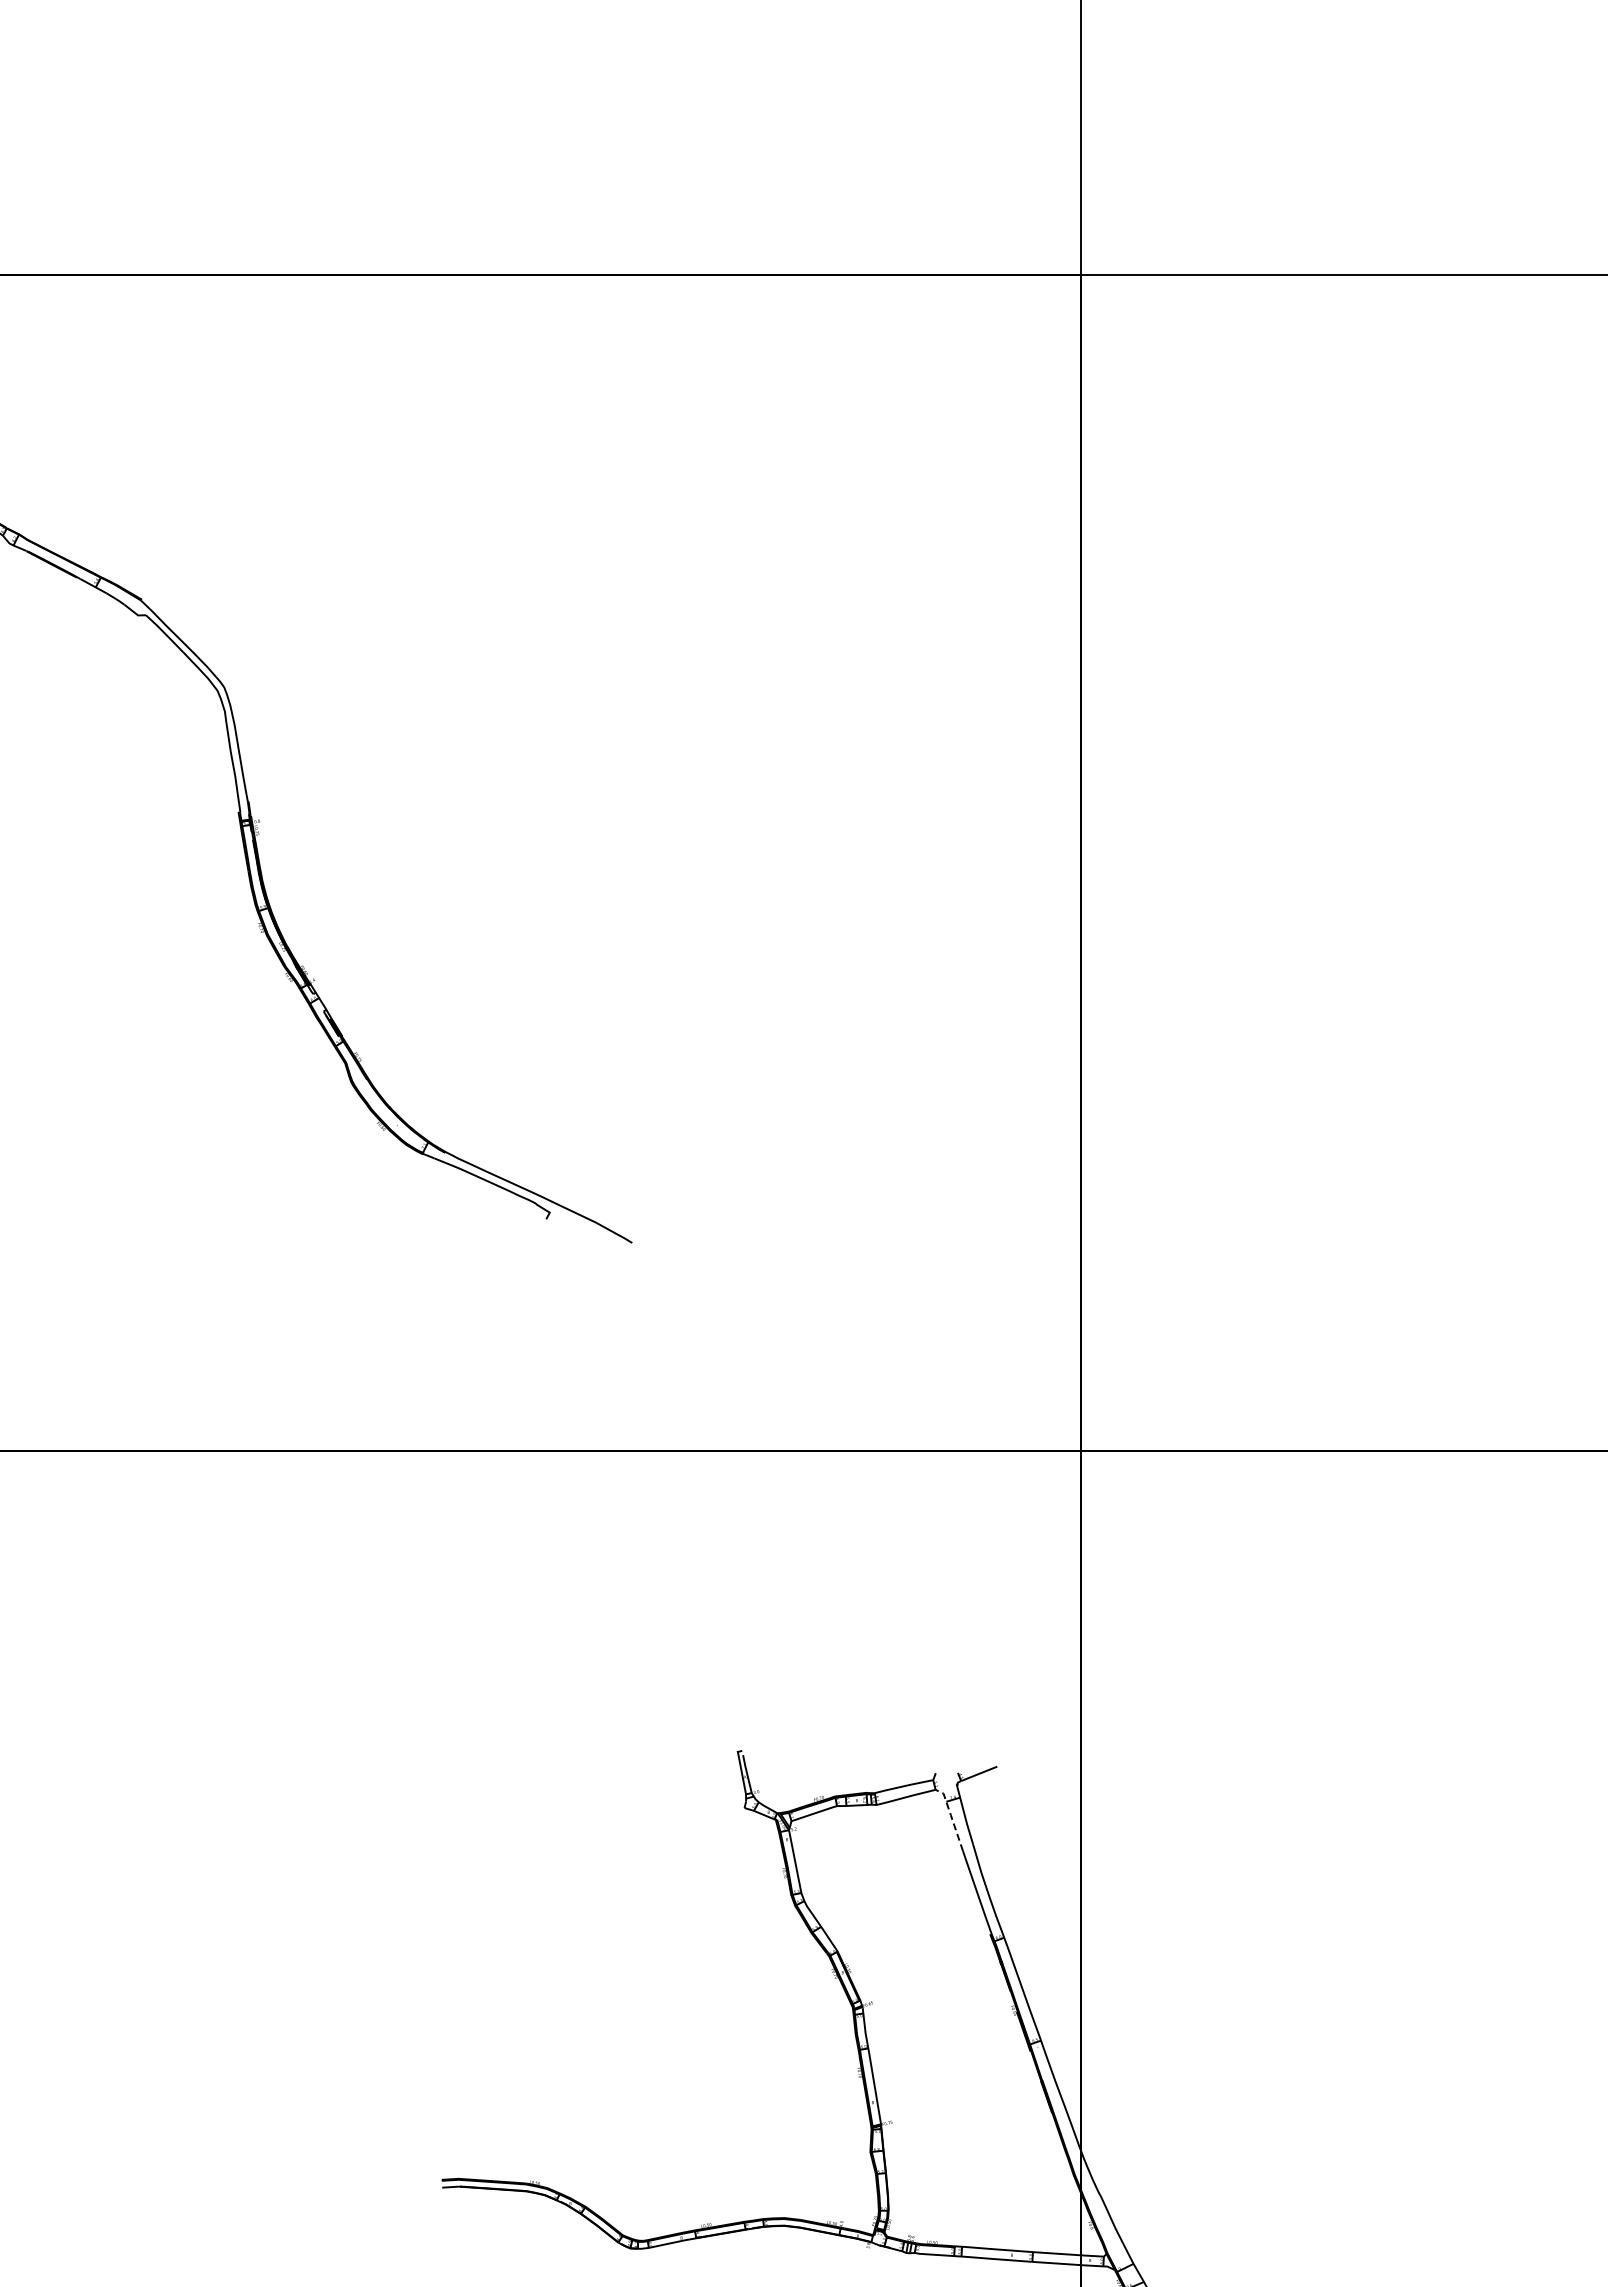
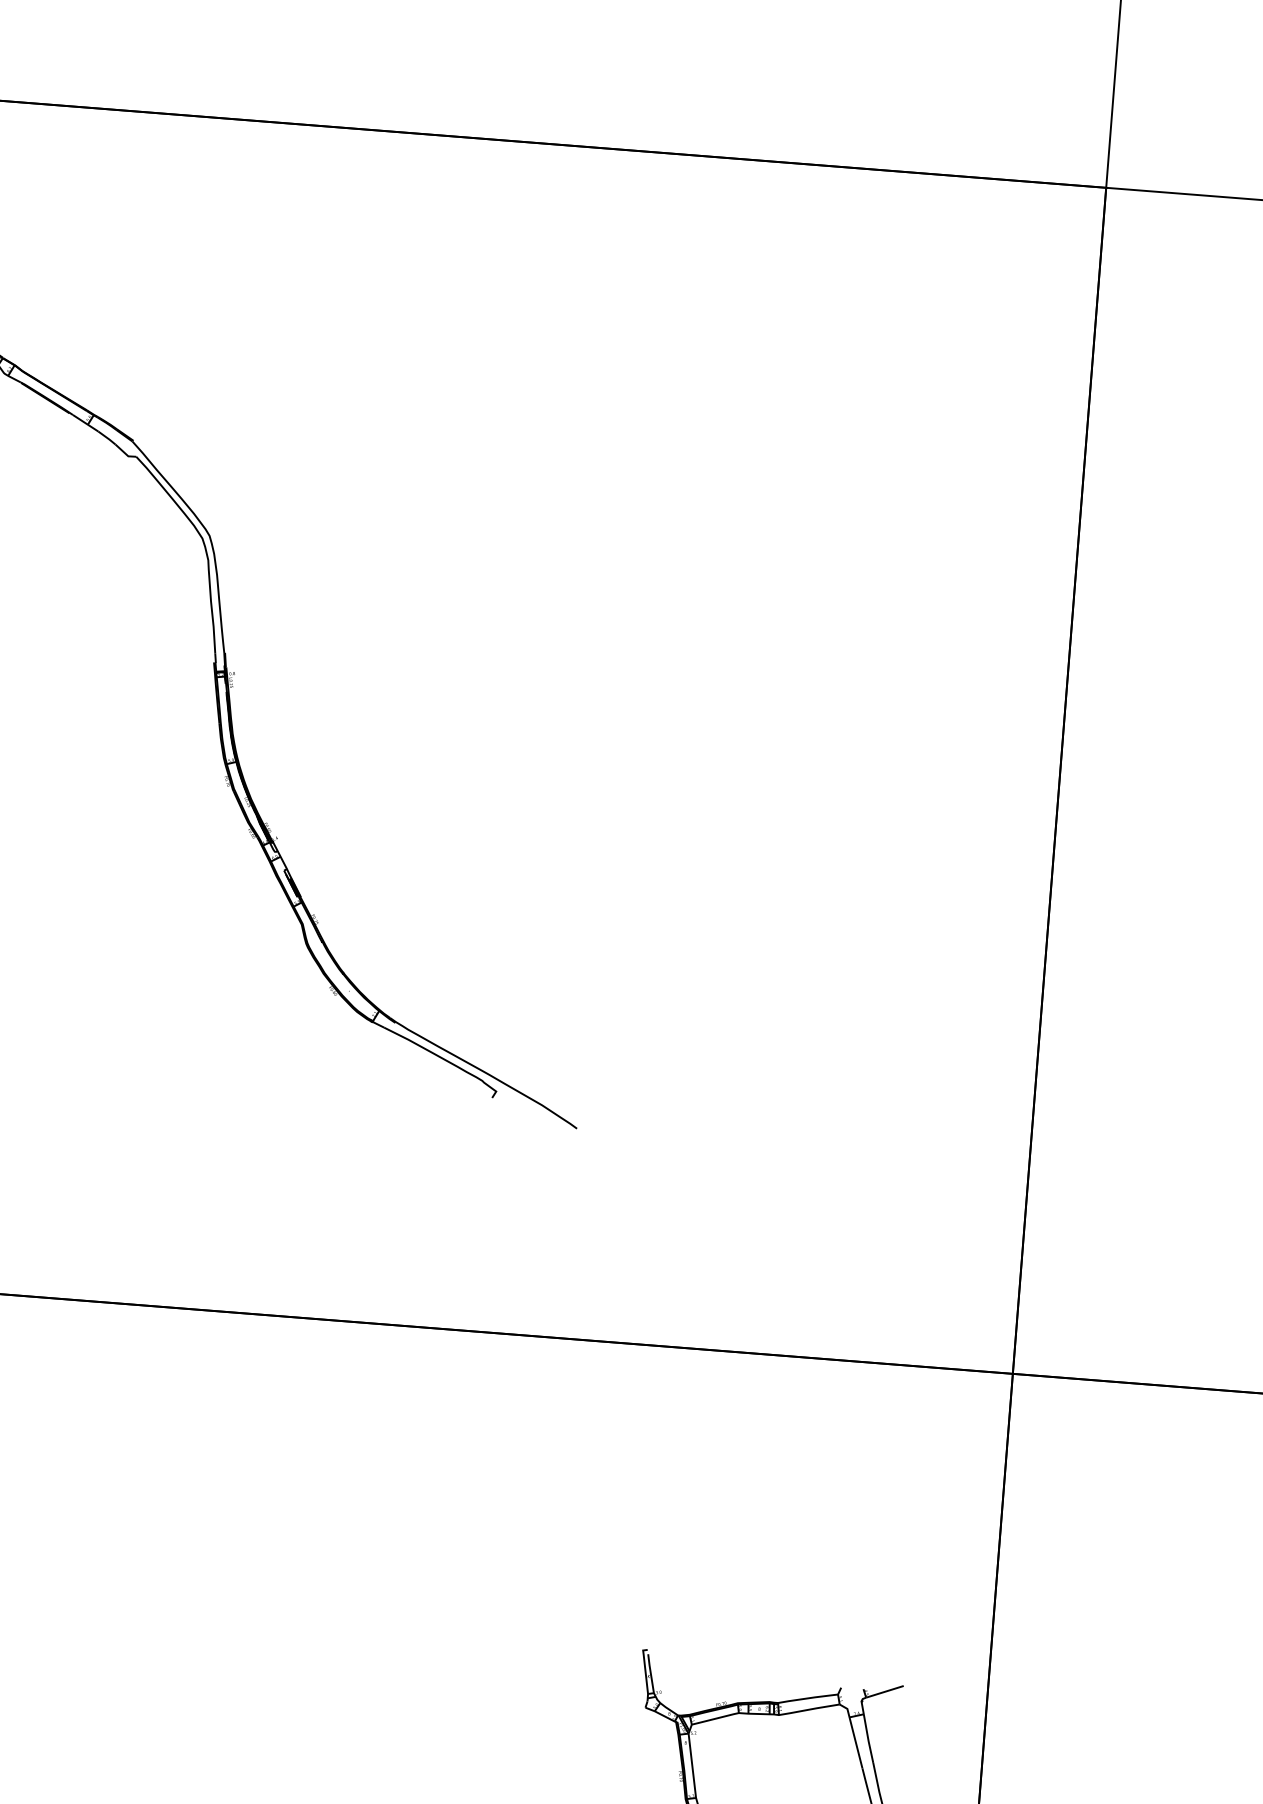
line: (951, 1817) -> (853, 1733), dashed -> solid

